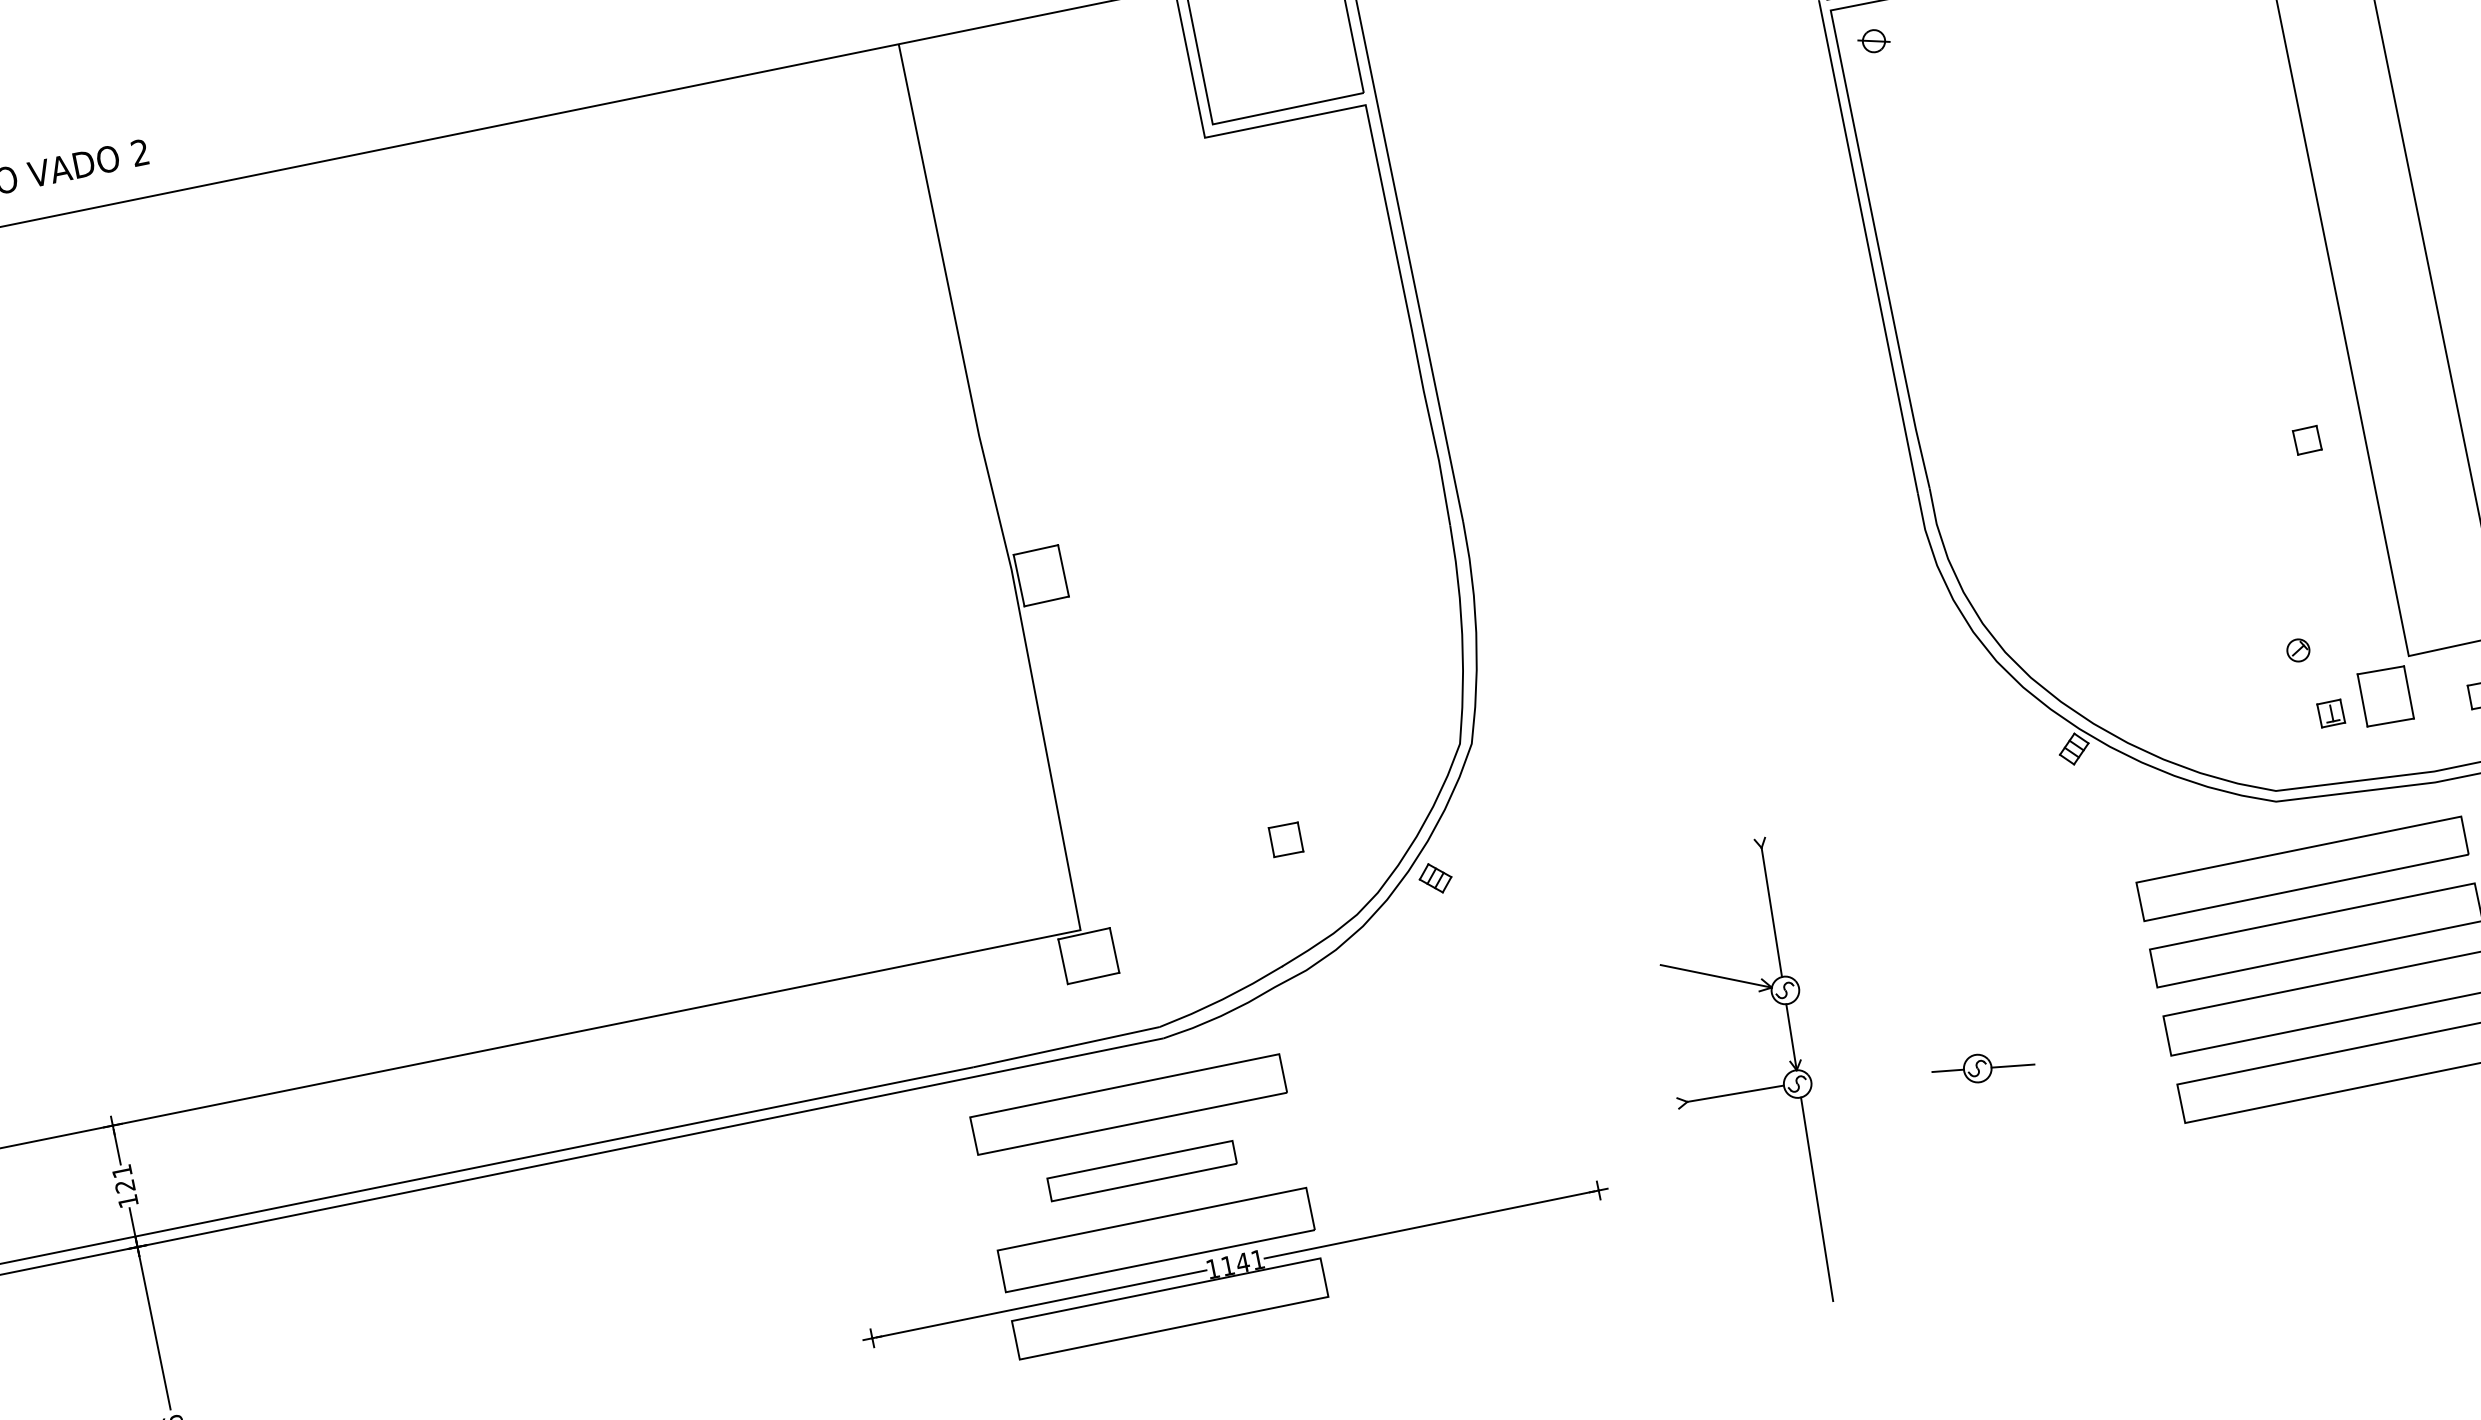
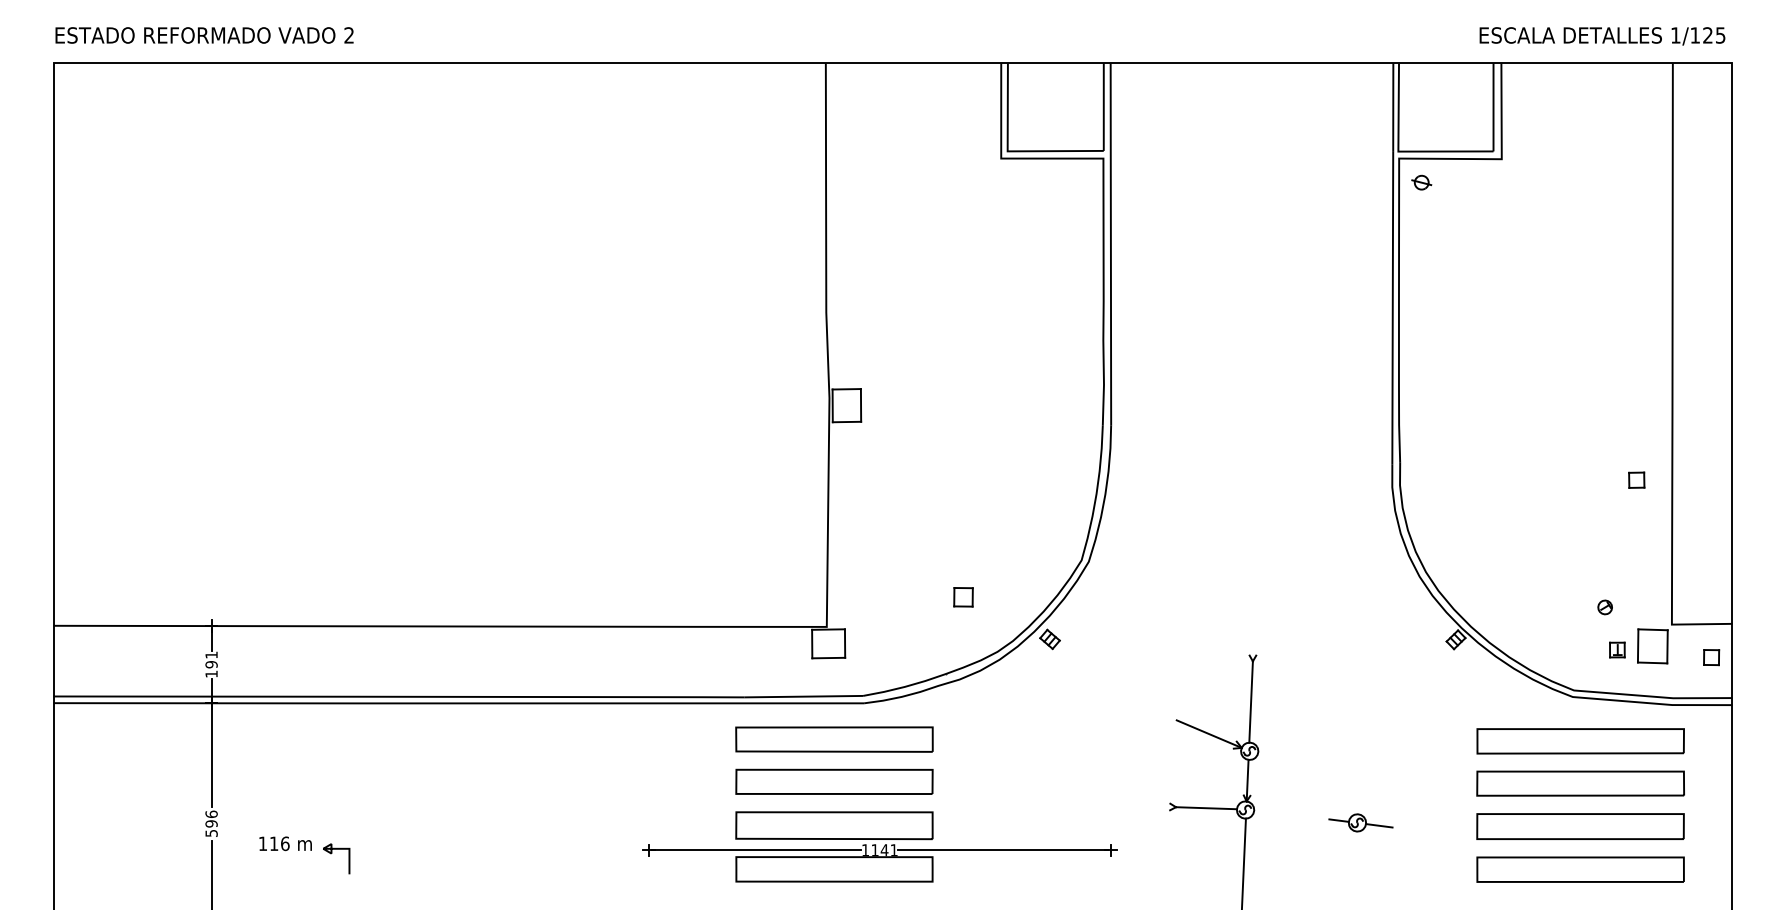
part: (1142, 1170) -> (834, 781), size x1.67
text: (124, 1186) -> (211, 664), 121 -> 191

